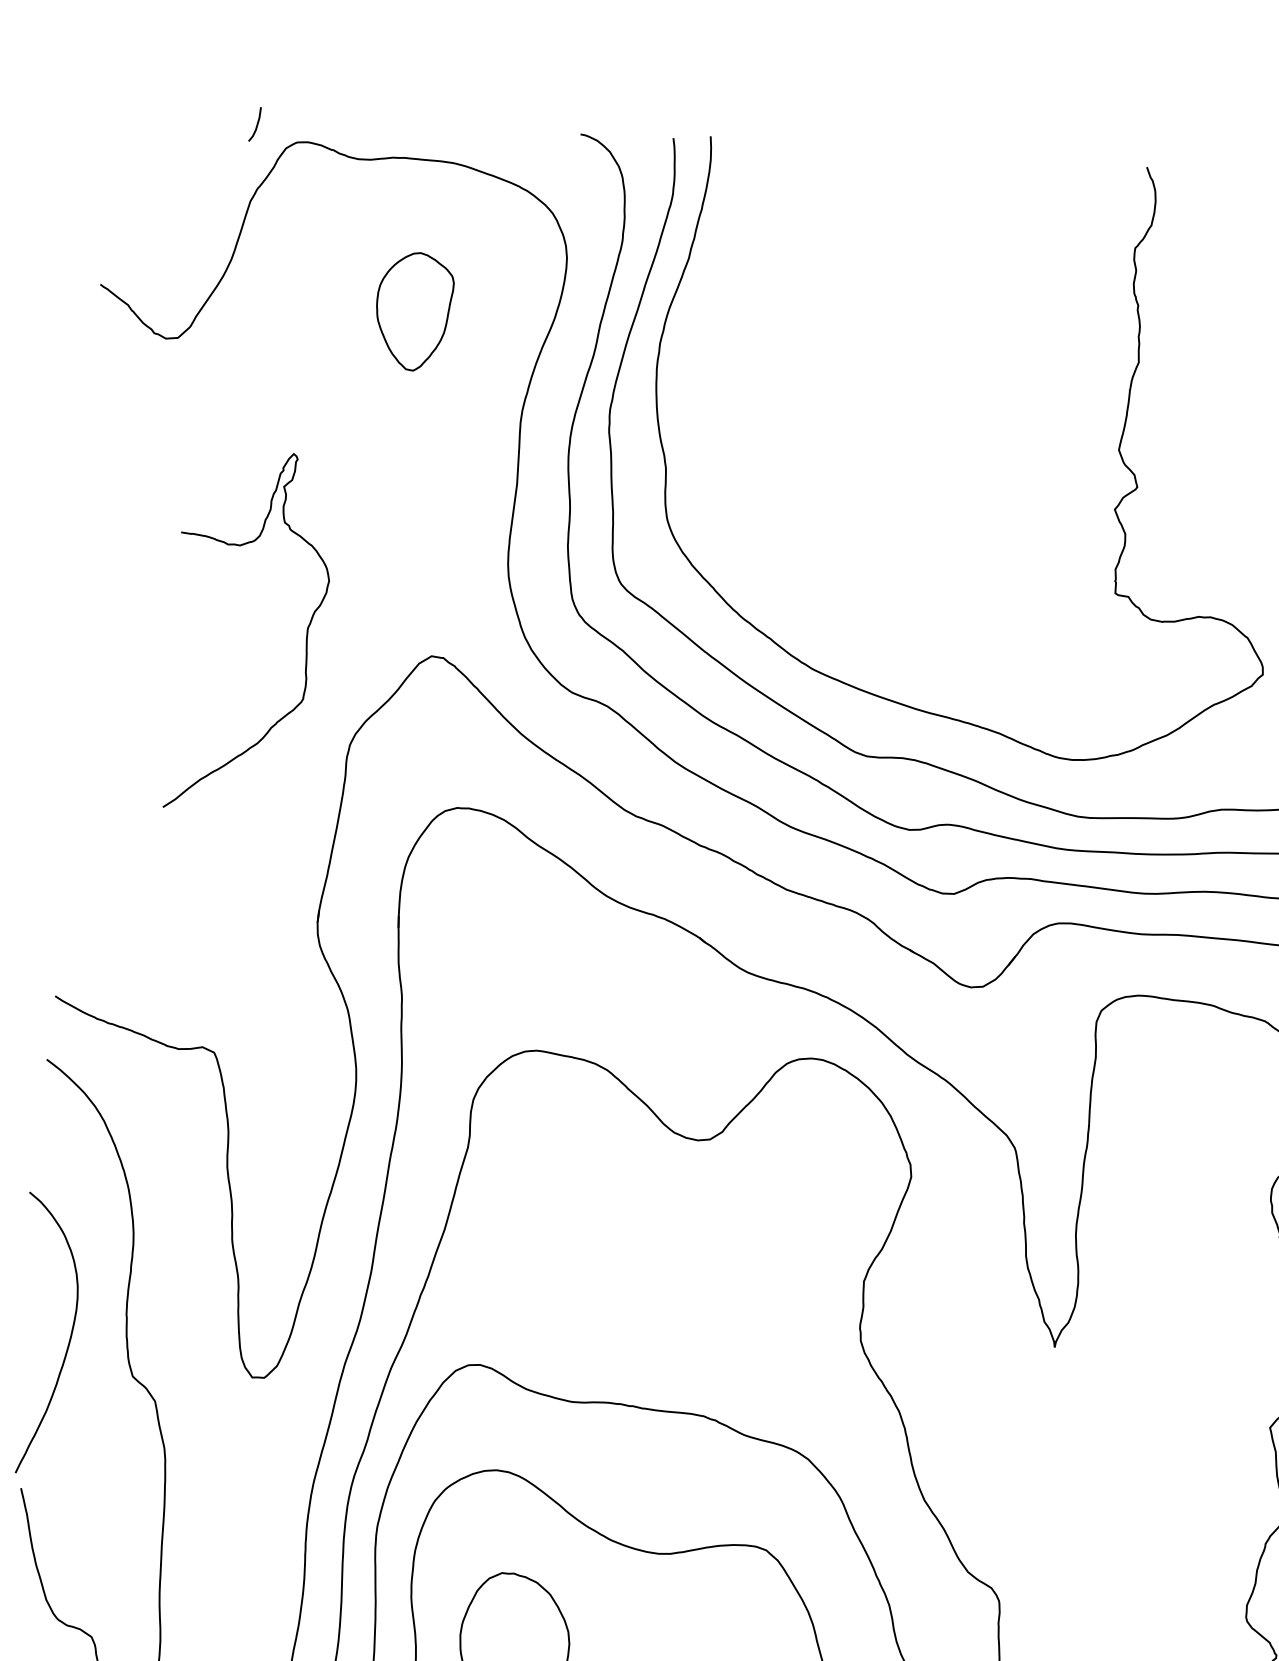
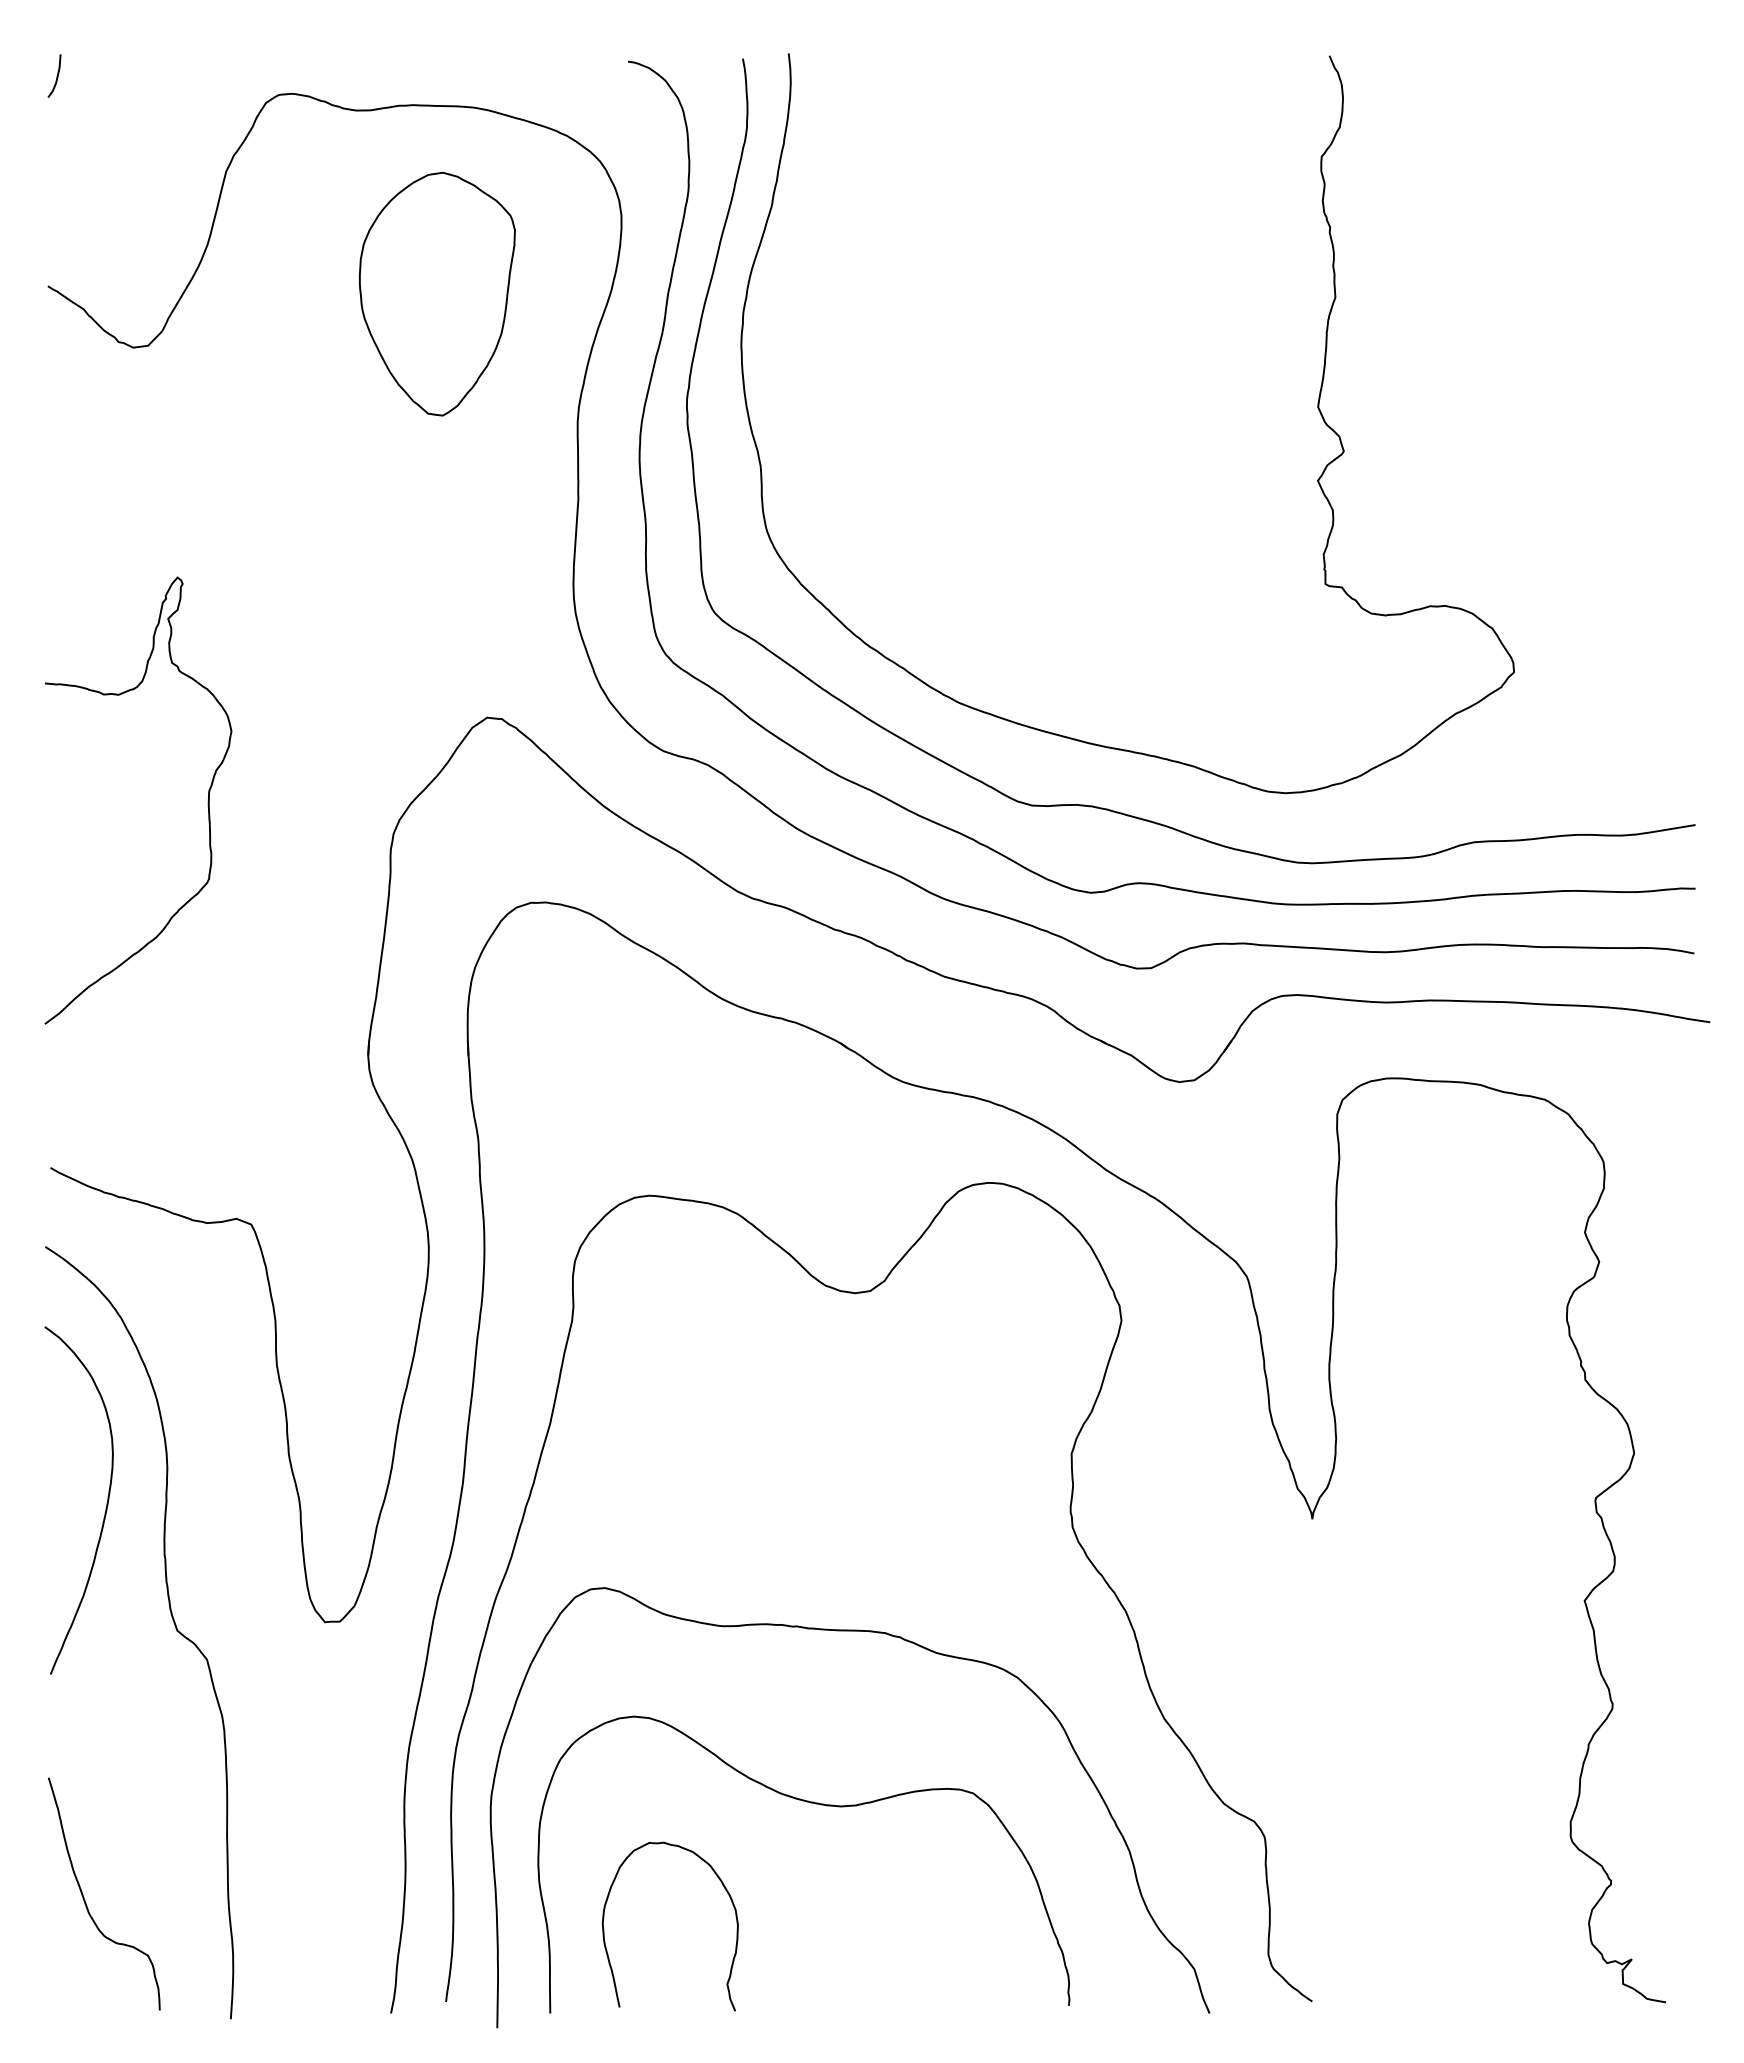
curve: (256, 124) -> (56, 75), moved
part: (414, 311) -> (437, 293), size x1.67
curve: (306, 636) -> (207, 801), moved
curve: (69, 1338) -> (106, 1503), moved

